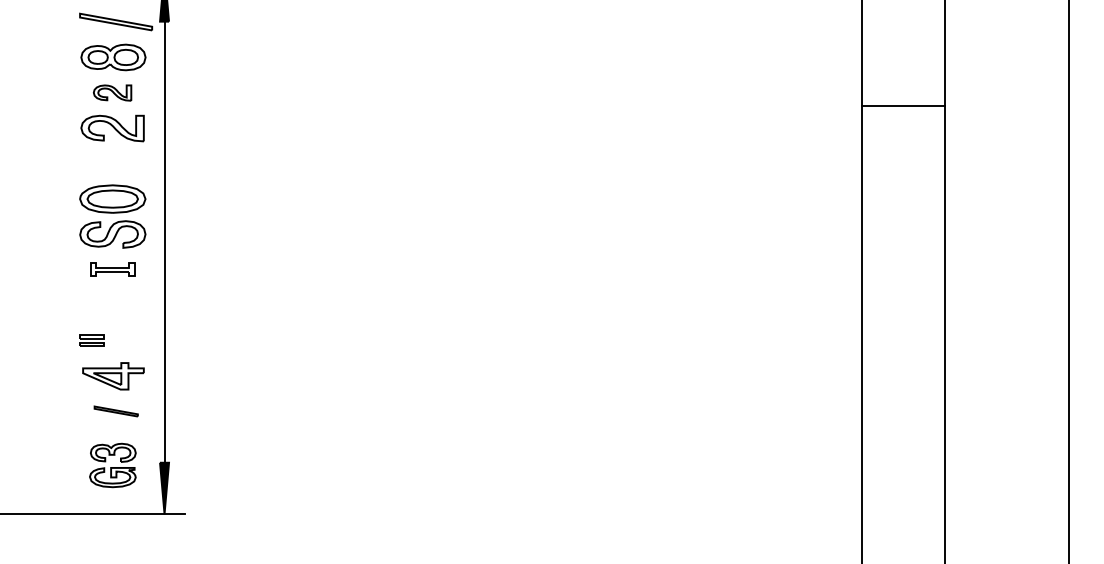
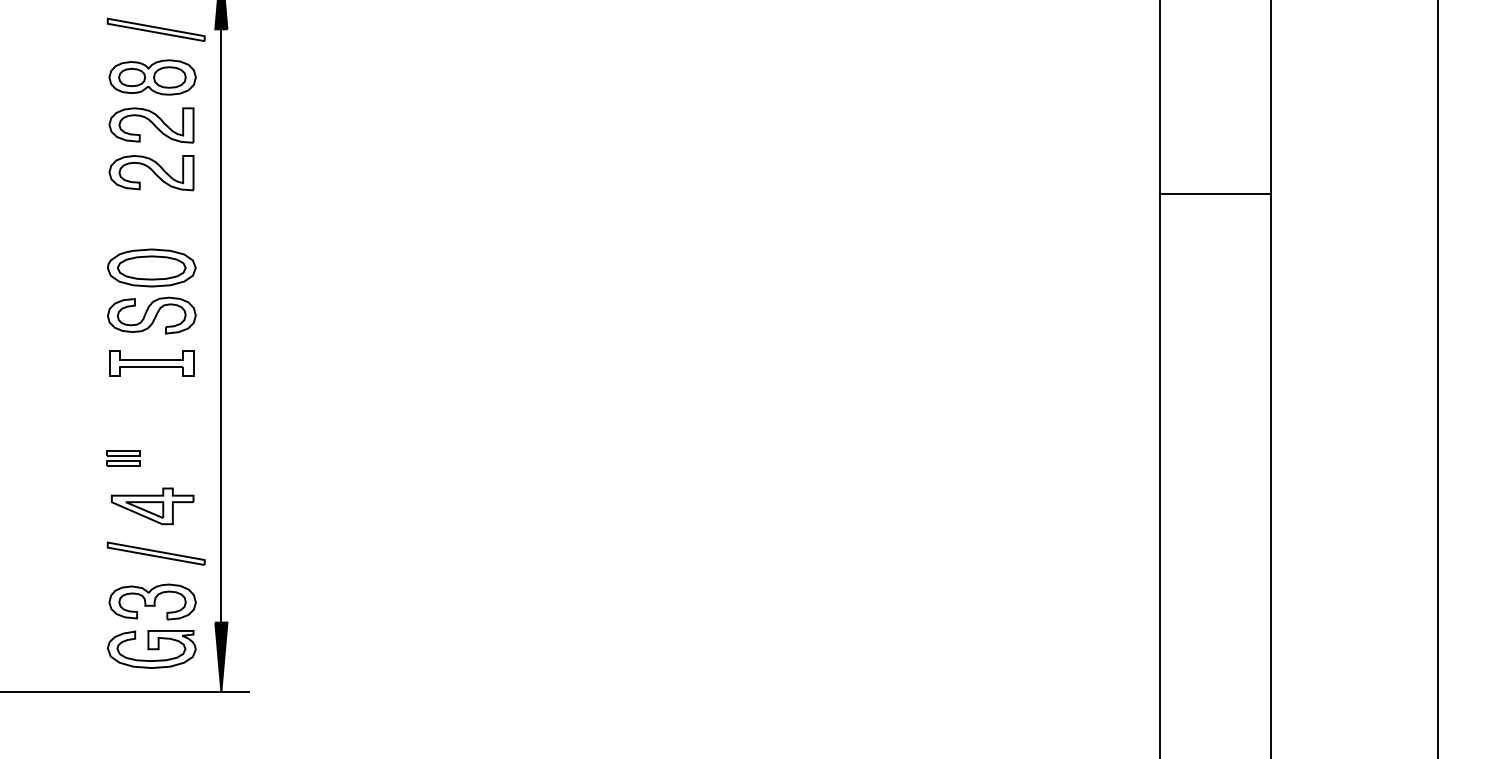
part: (112, 92) -> (151, 124), size x1.67
line: (903, 106) -> (1215, 194), moved
part: (112, 269) -> (151, 362), size x1.43
part: (116, 411) -> (156, 553), size x1.67
part: (112, 465) -> (151, 626), size x1.43

